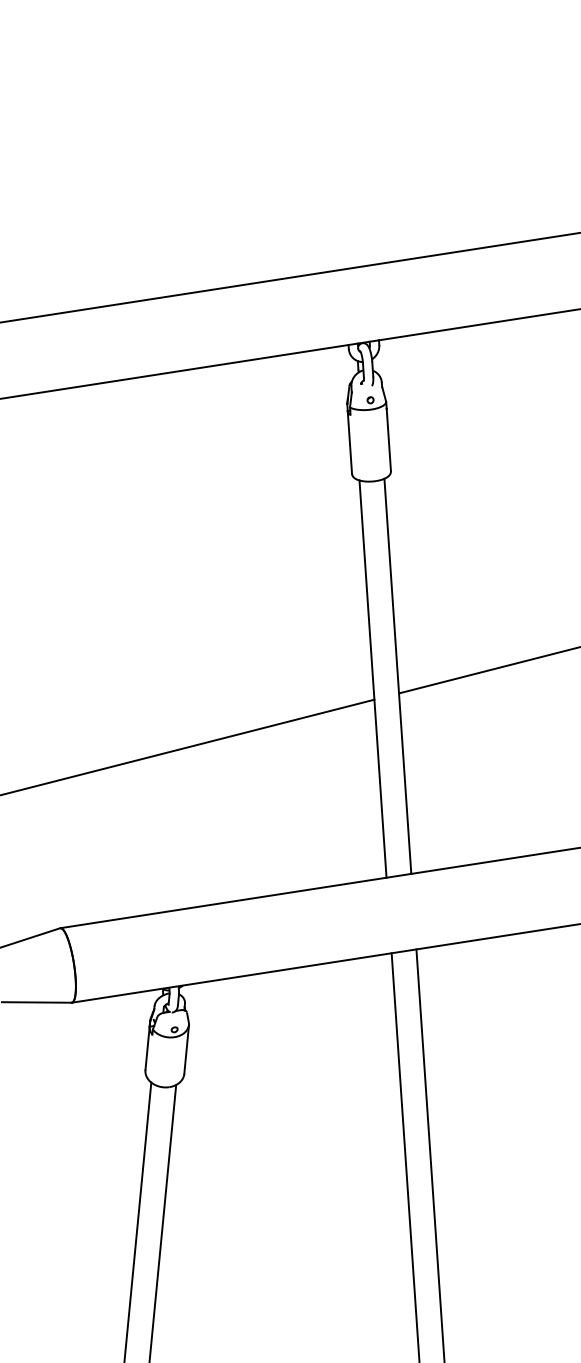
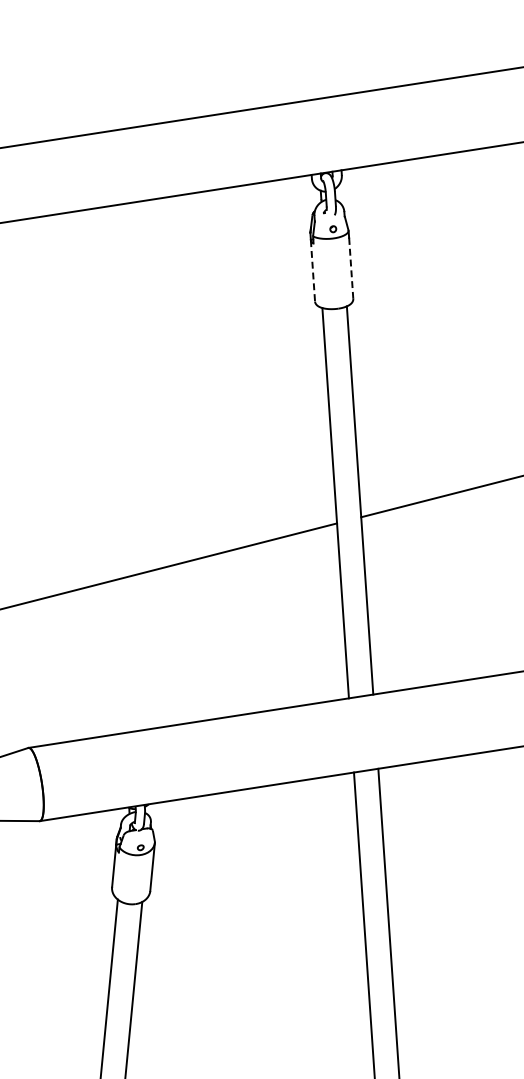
line: (388, 439) -> (350, 267), solid -> dashed
line: (349, 443) -> (312, 271), solid -> dashed

